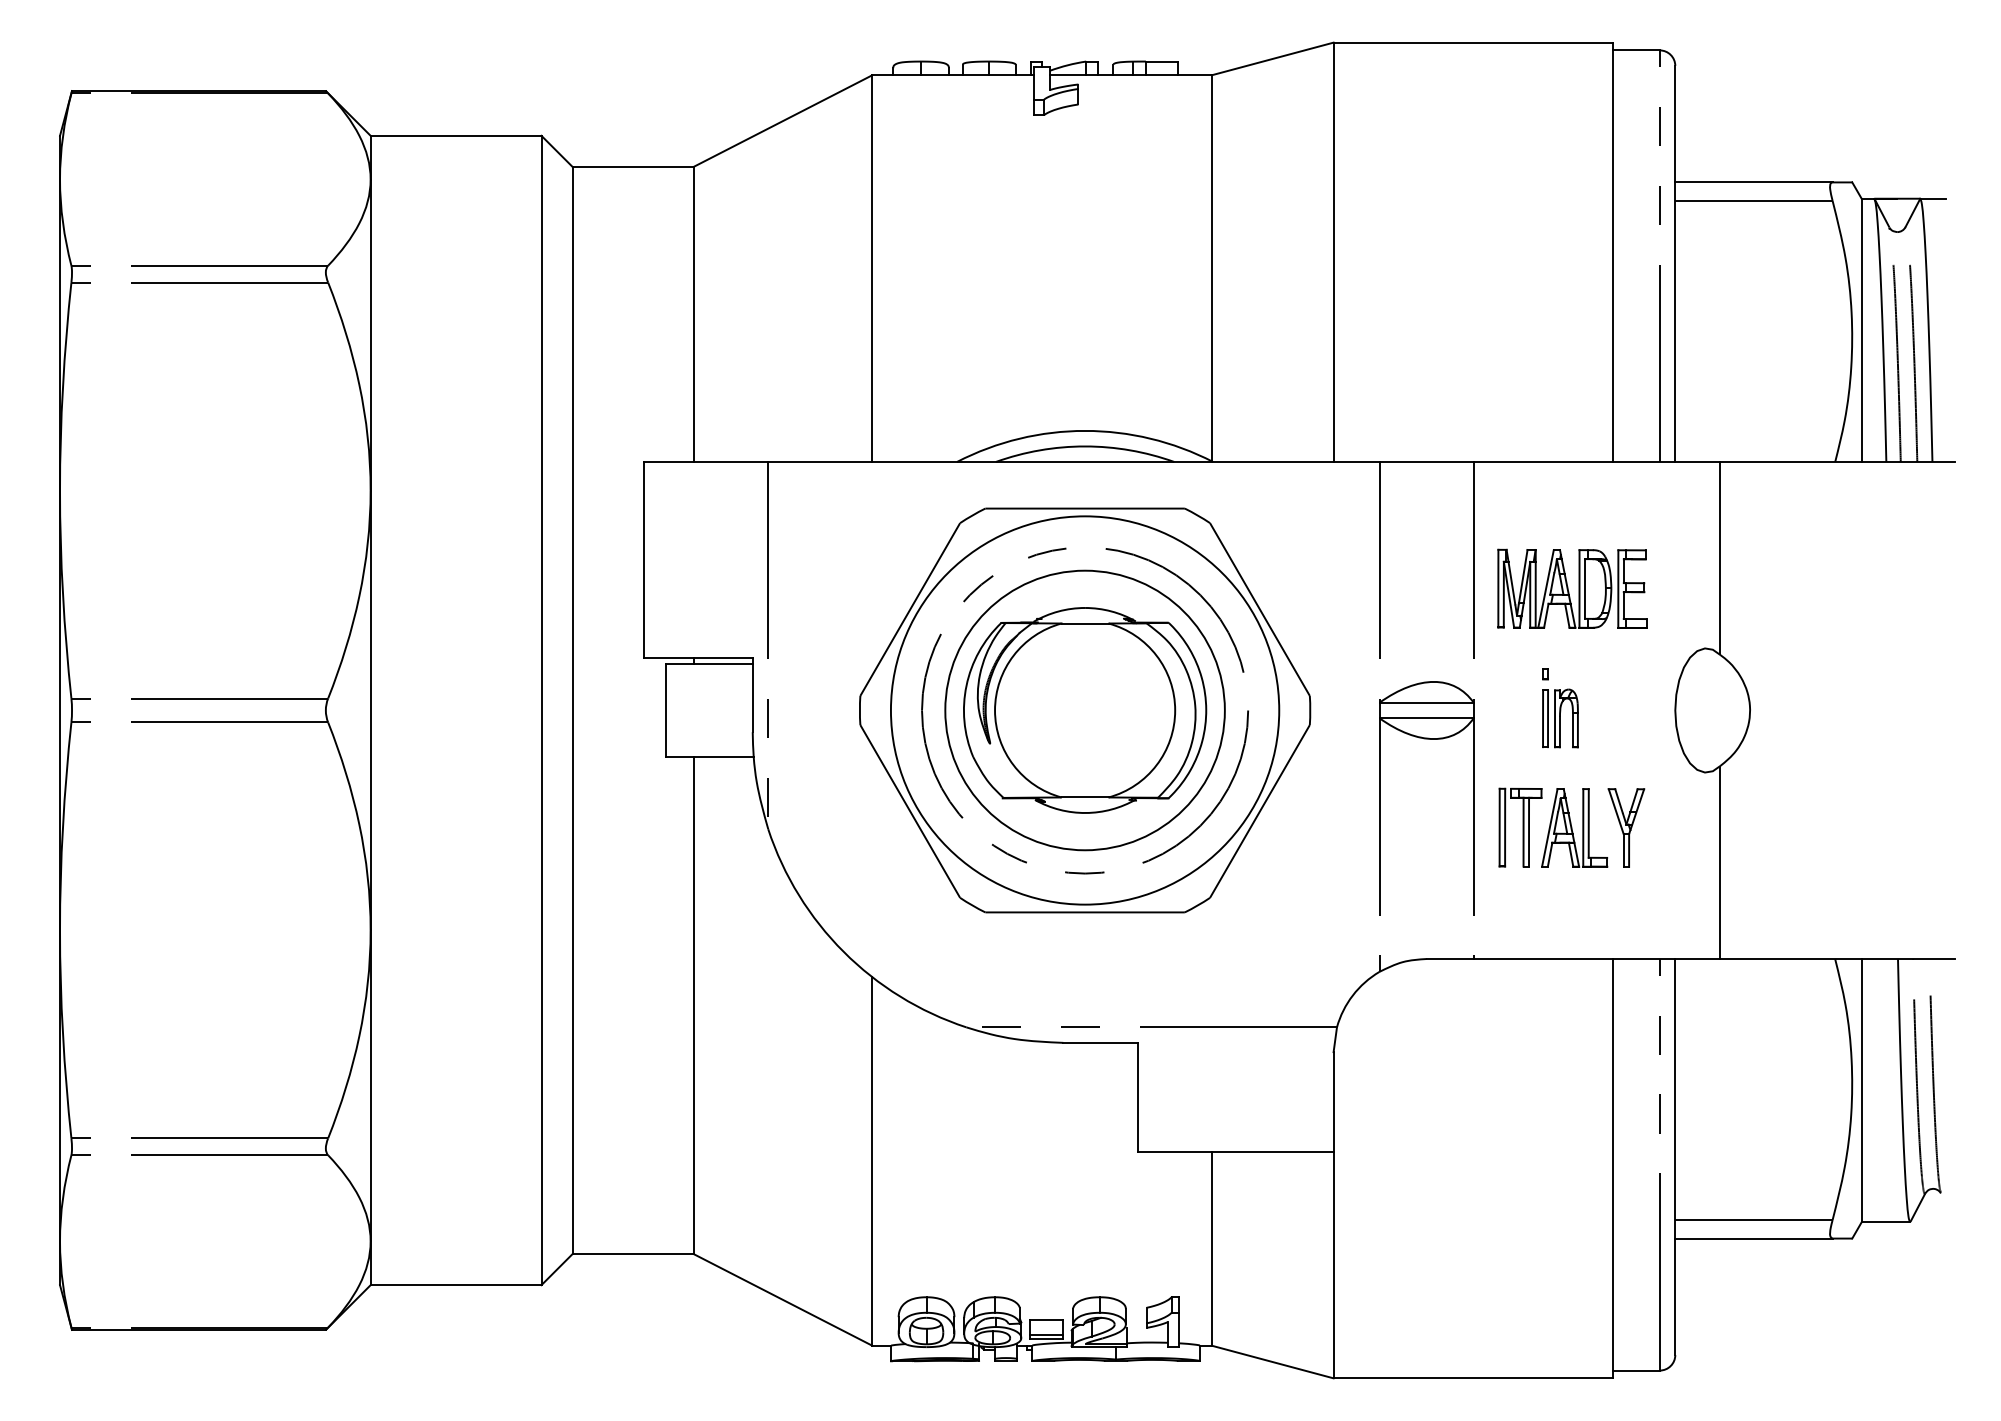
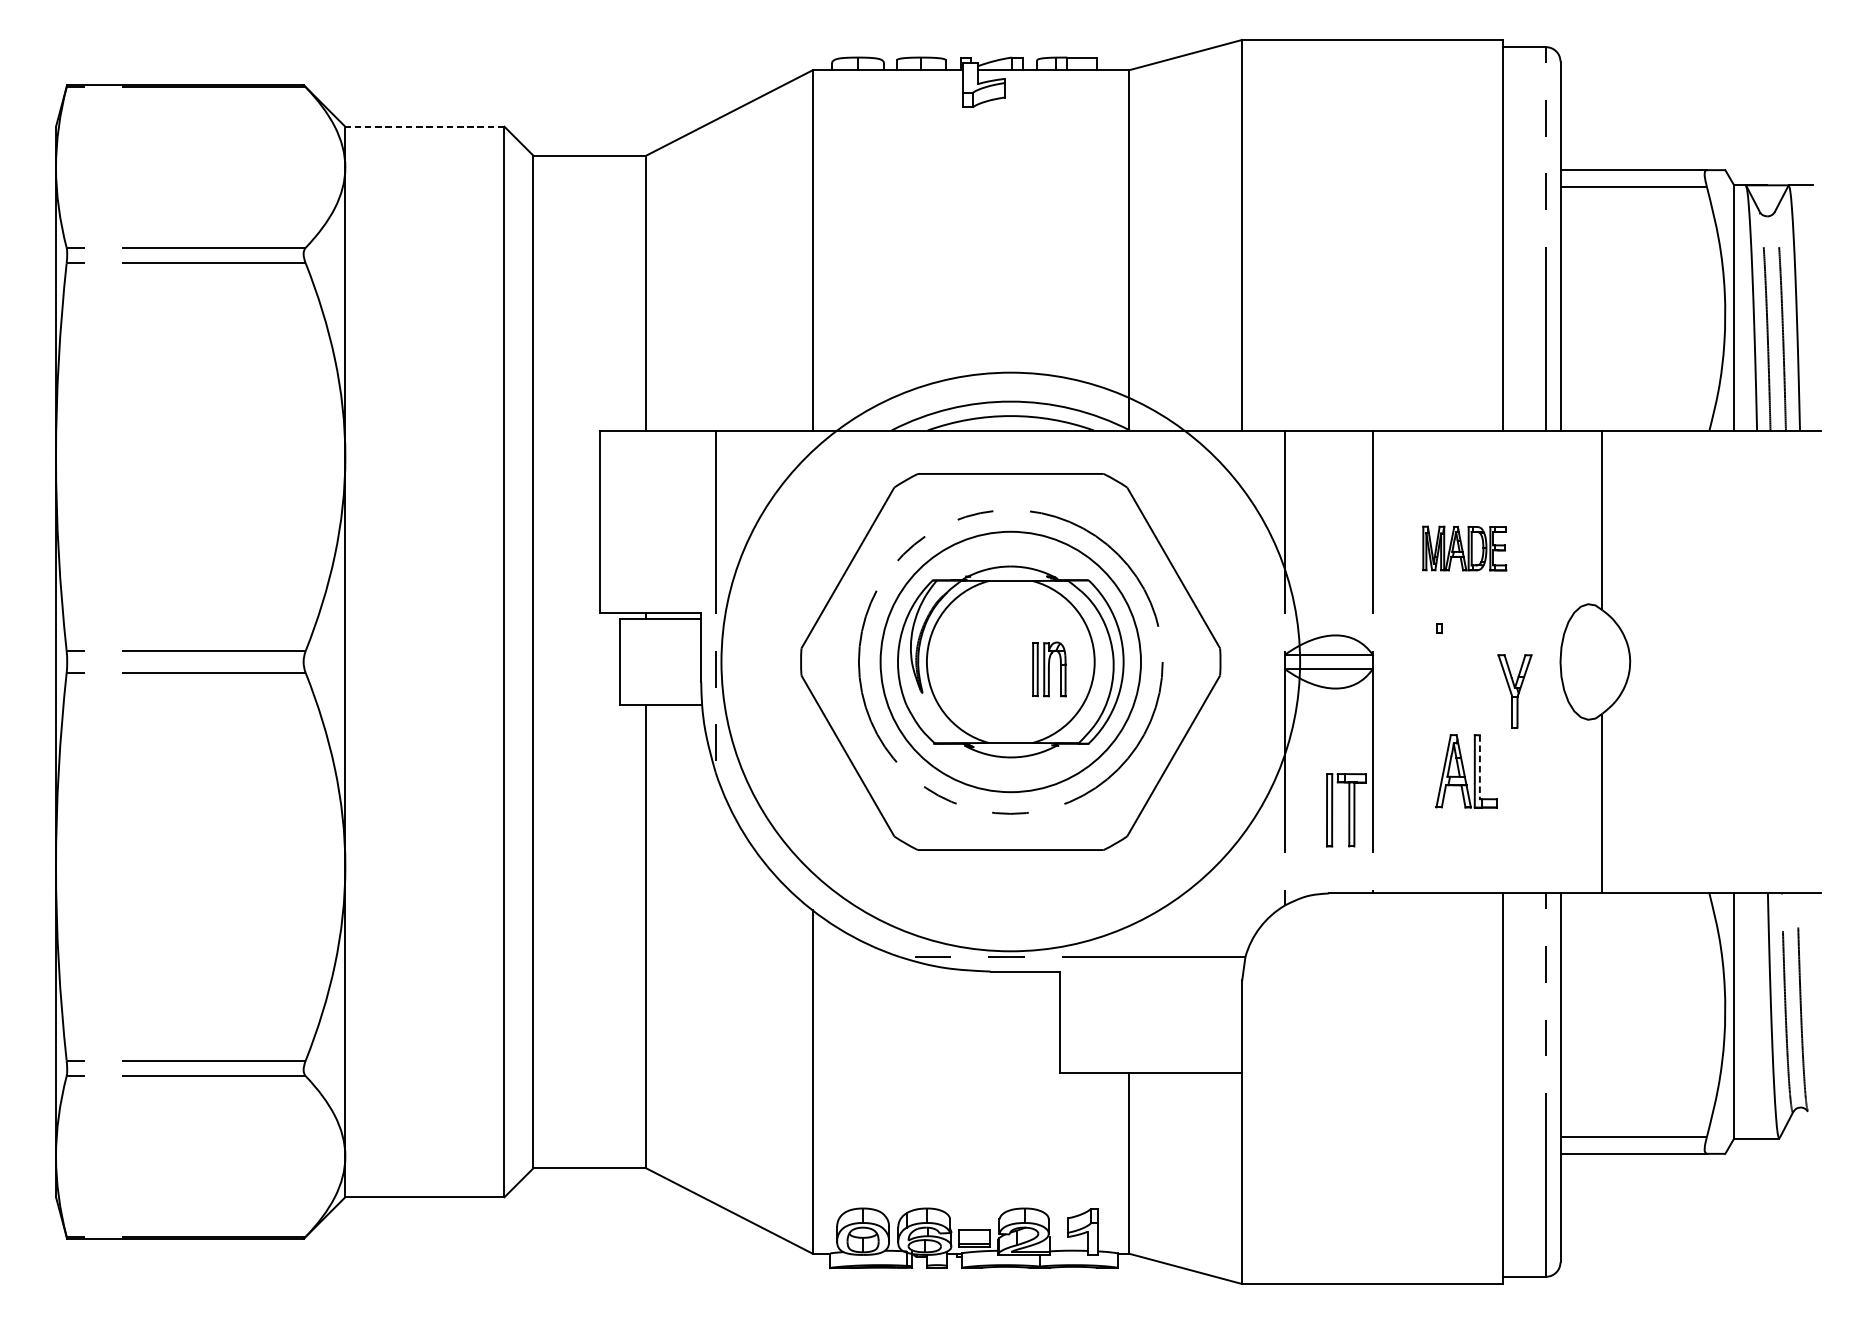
line: (455, 135) -> (424, 126), solid -> dashed
part: (1572, 588) -> (1464, 548), size x0.6
circle: (1084, 710) -> (1010, 662), size x1.6
part: (1560, 718) -> (1049, 669), moved
line: (1588, 823) -> (1479, 767), solid -> dashed
part: (1520, 827) -> (1346, 810), moved
part: (1626, 827) -> (1515, 690), moved

